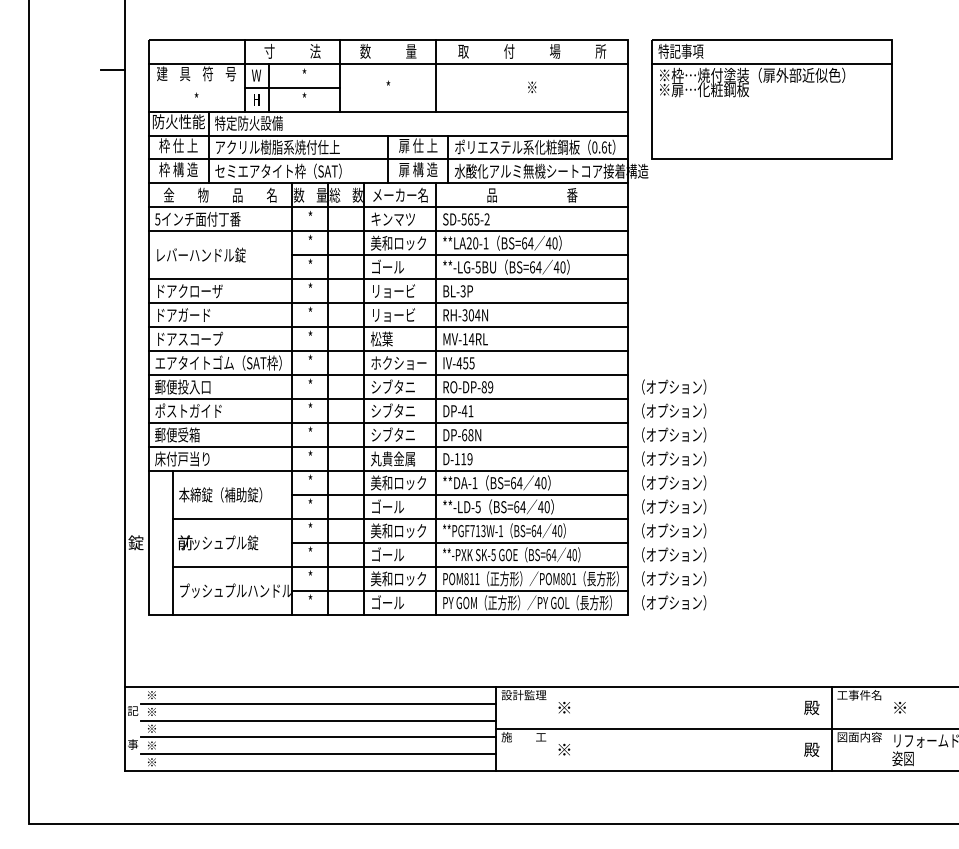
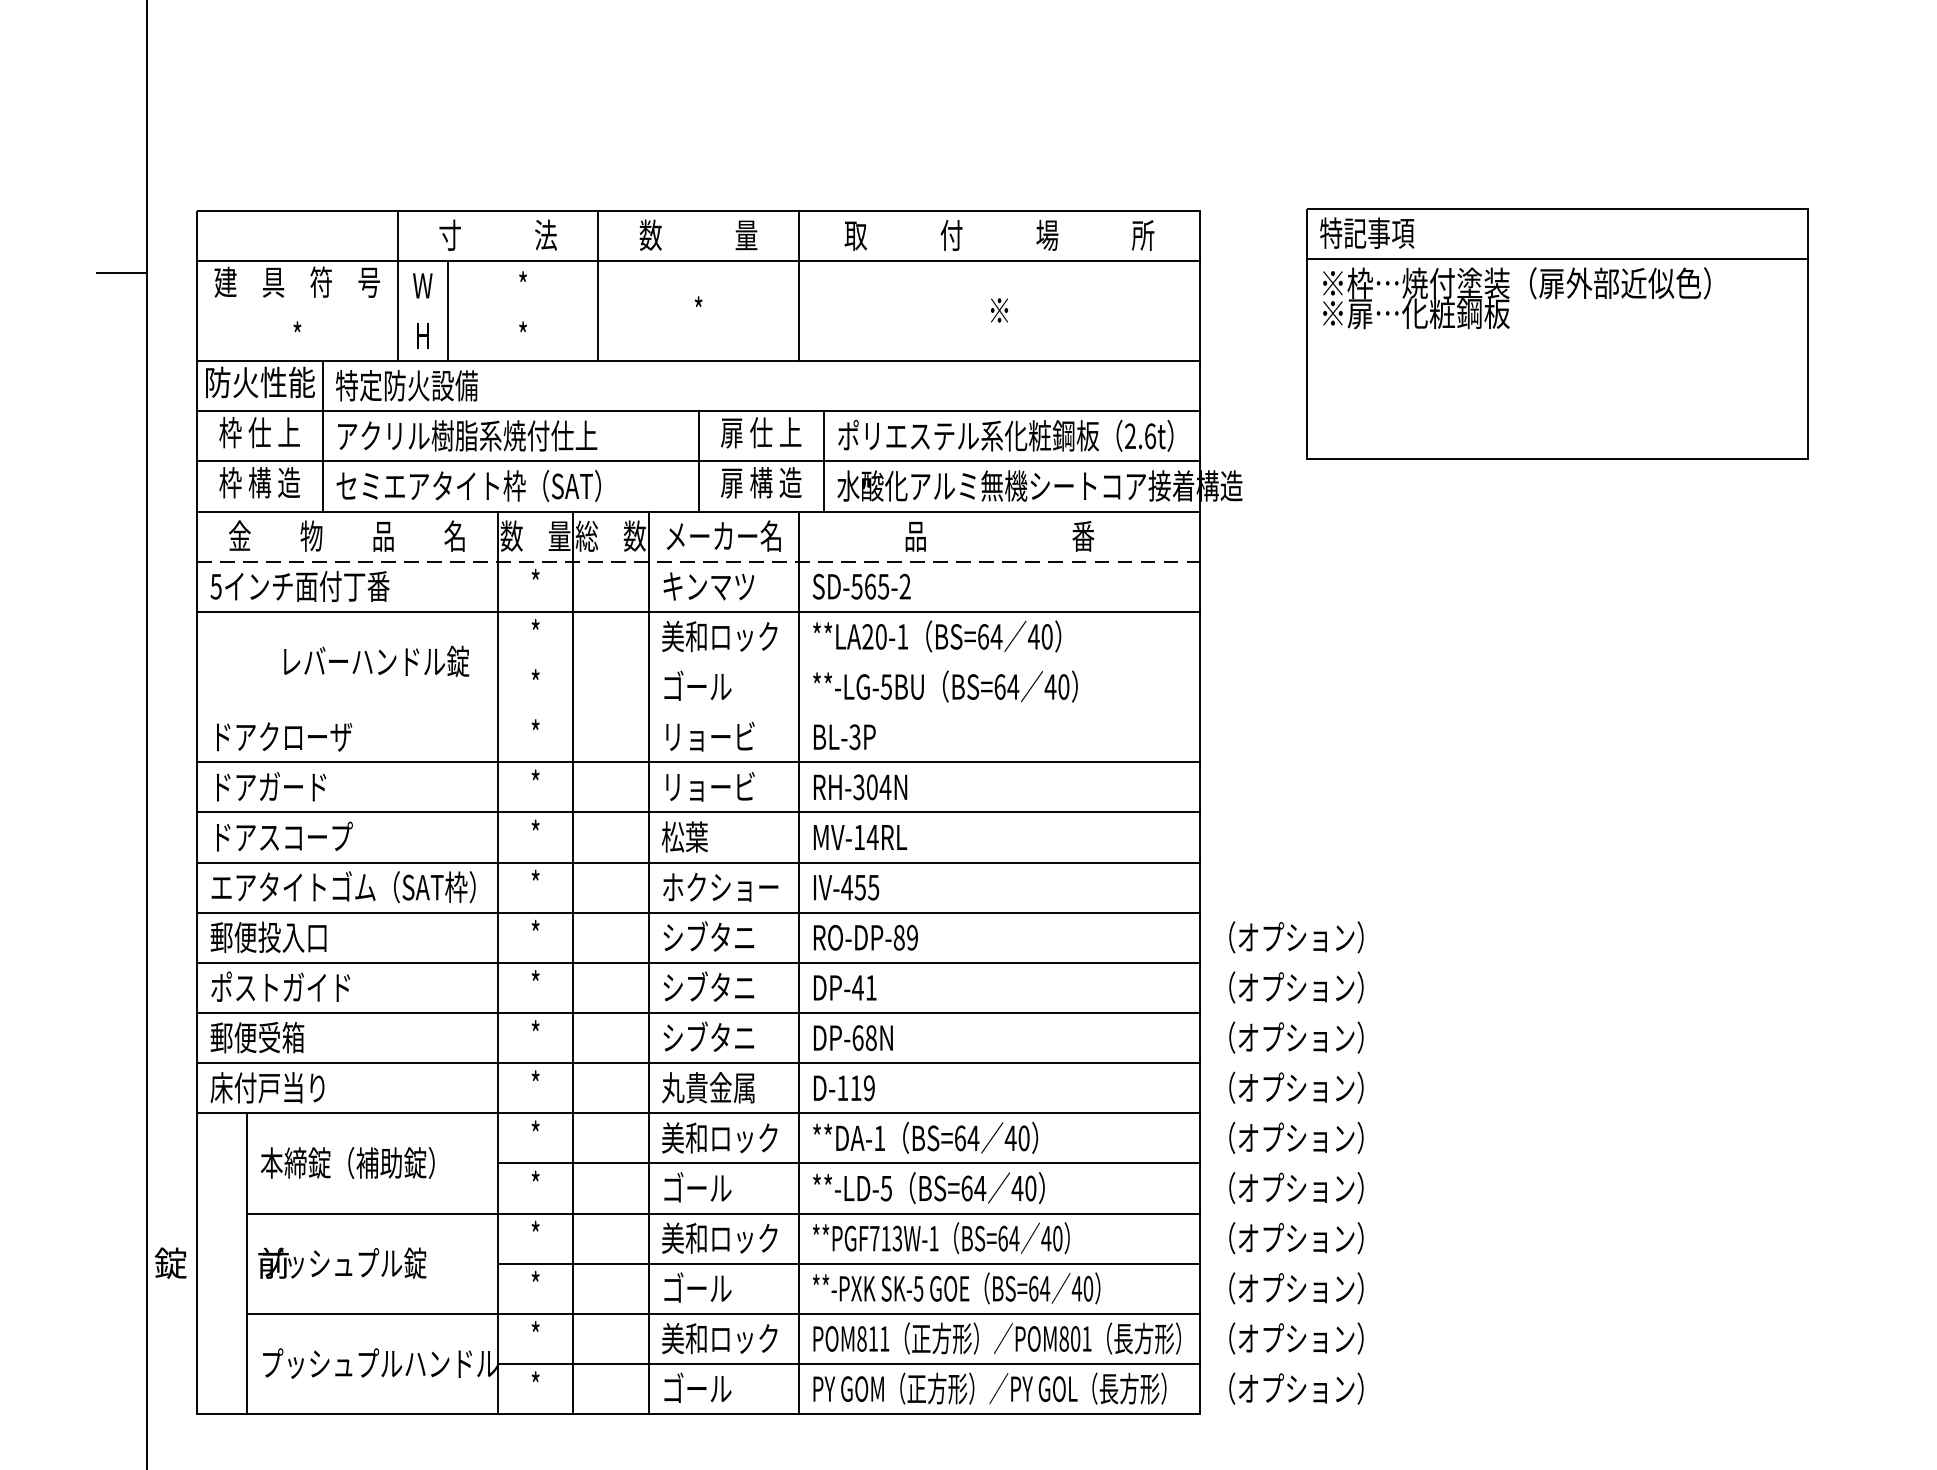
line: (292, 87) -> (498, 310), removed
part: (771, 99) -> (1556, 333), moved
text: (594, 147) -> (1129, 436), 0.6t -> 2.6t
line: (388, 207) -> (698, 561), solid -> dashed
text: (201, 254) -> (376, 660), moved
line: (460, 255) -> (849, 662), removed
line: (388, 279) -> (698, 712), removed

